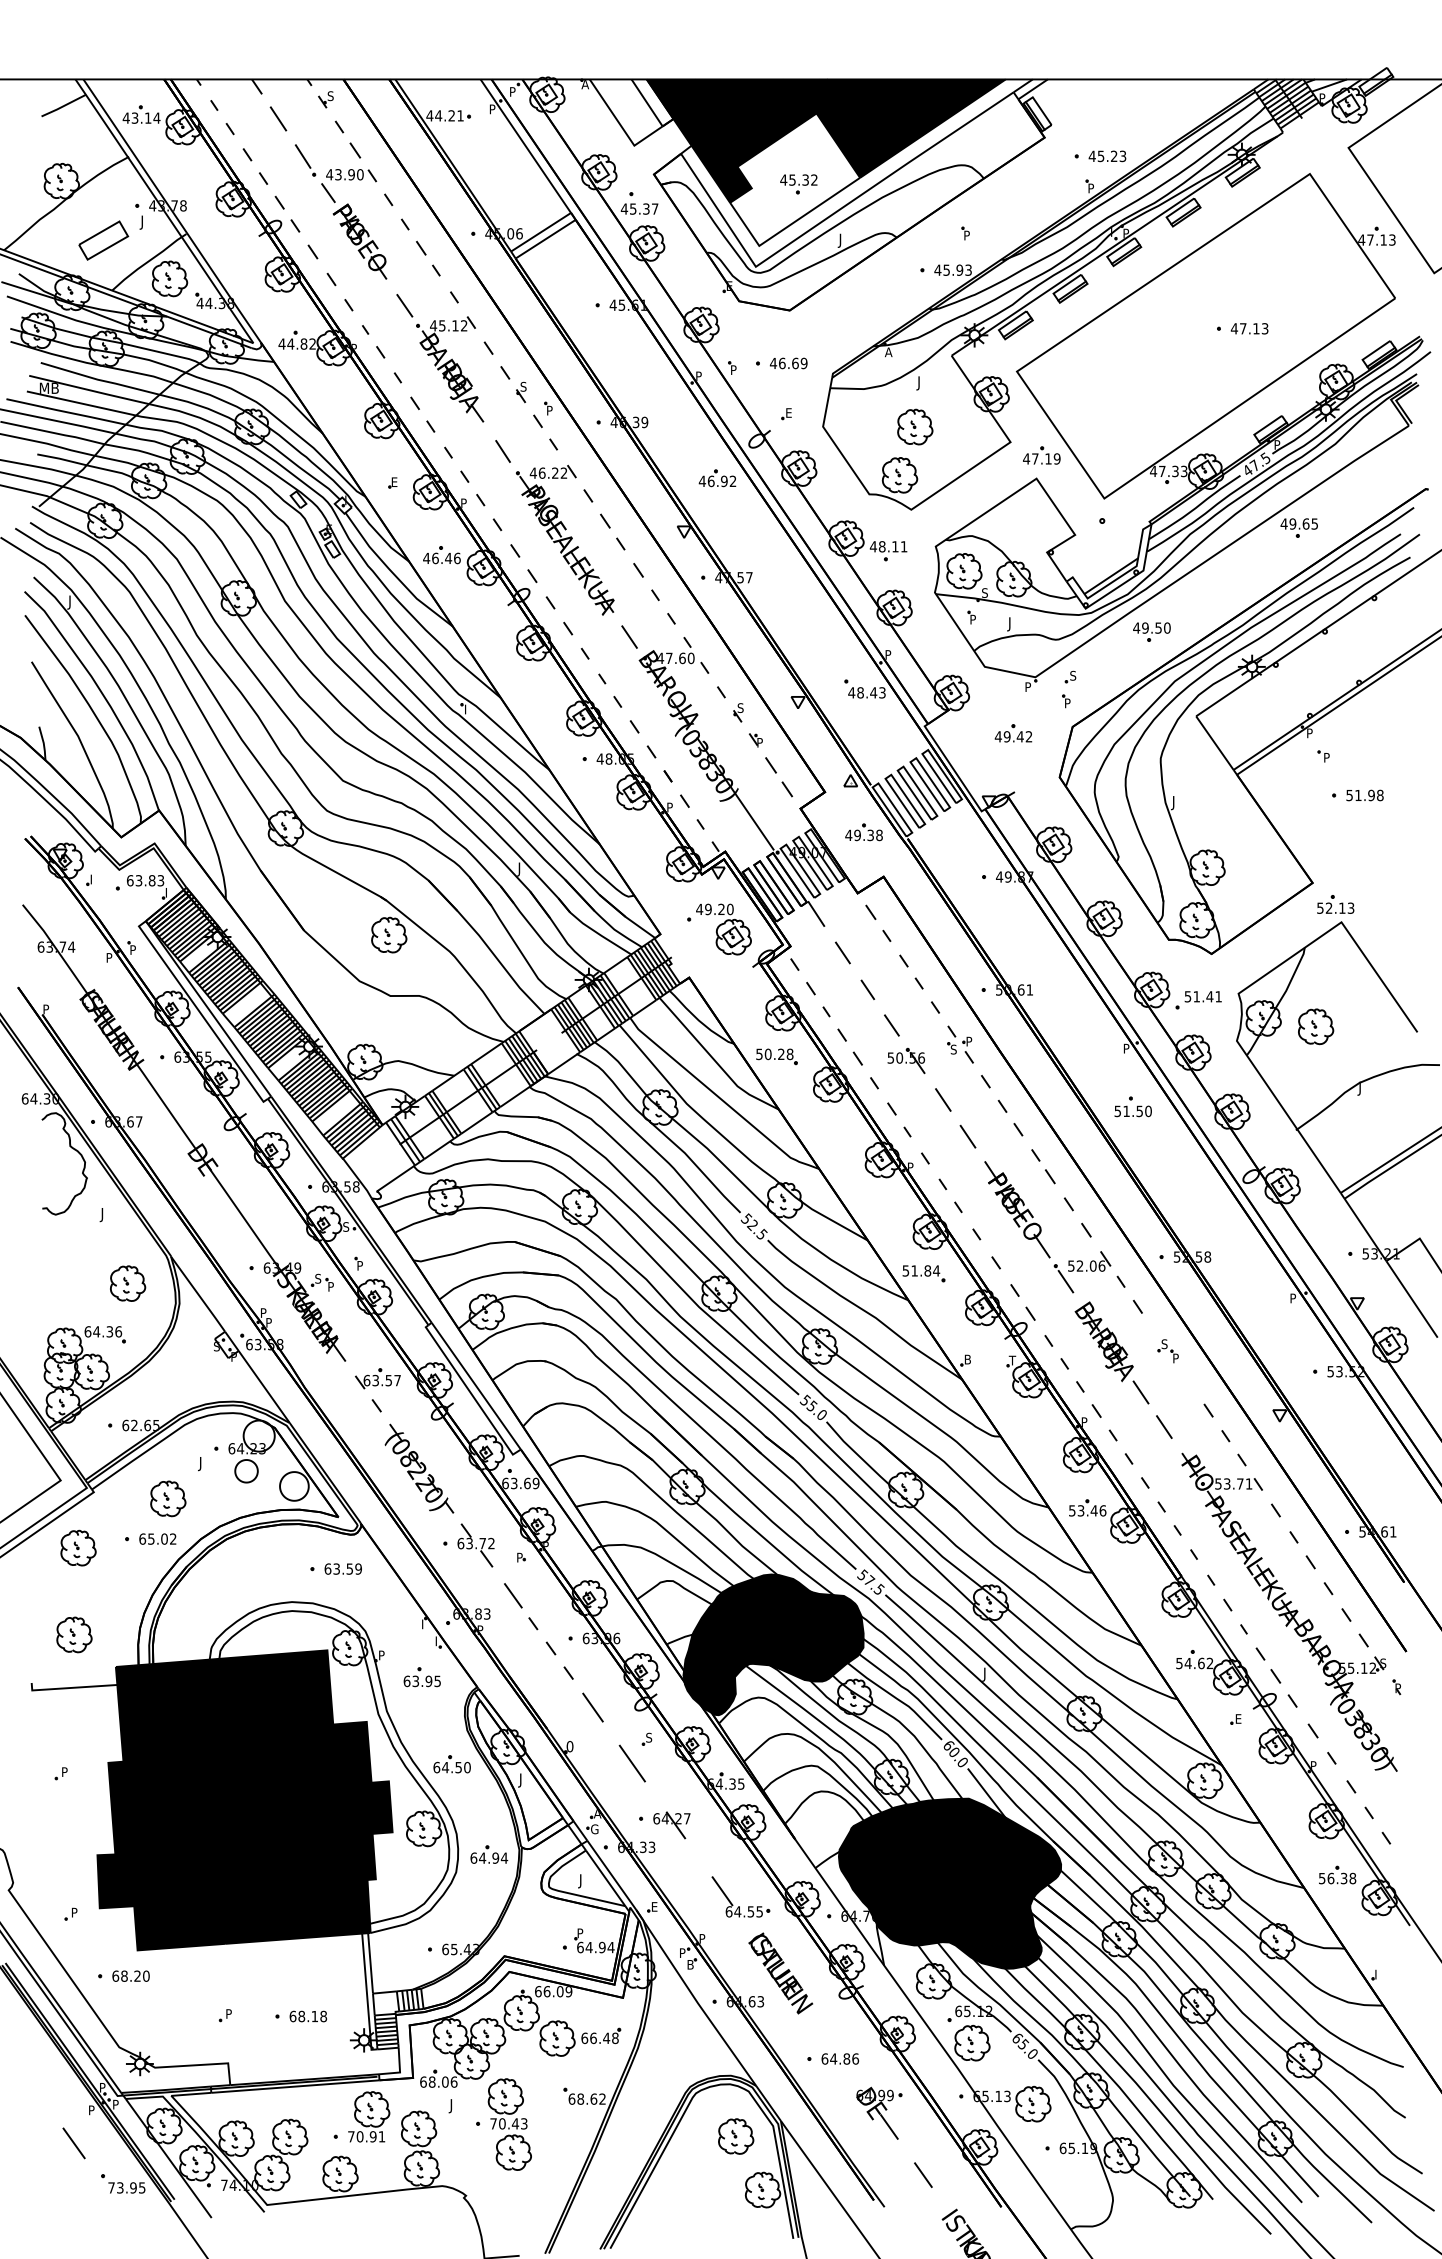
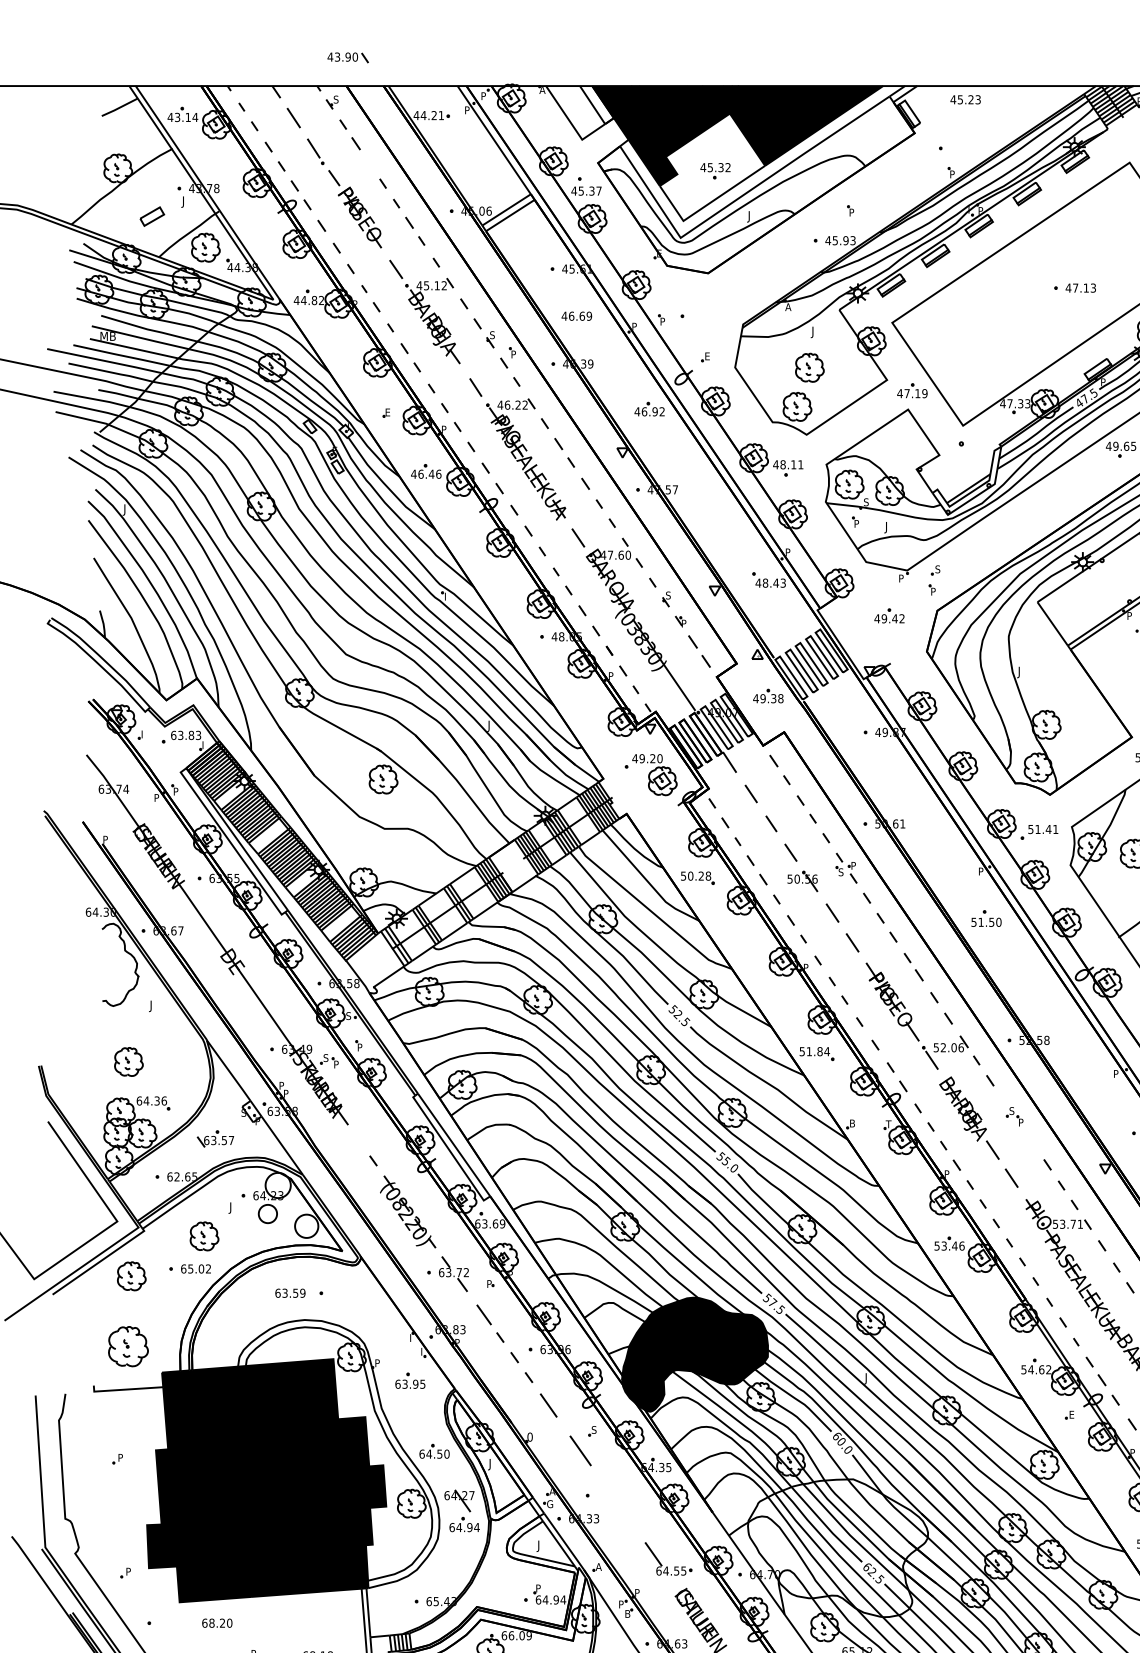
text: (1107, 156) -> (965, 99), moved
part: (351, 175) -> (348, 57), moved
part: (103, 240) -> (152, 216), size x0.6
text: (788, 363) -> (576, 316), moved
part: (1151, 631) -> (1001, 533), removed
part: (128, 1283) -> (129, 1061), moved
part: (377, 1378) -> (215, 1138), moved
text: (342, 1568) -> (289, 1292), moved
part: (74, 1634) -> (128, 1346), size x1.4
part: (671, 1825) -> (459, 1501), moved
fill: (949, 1883) -> (837, 1548), removed
text: (654, 1906) -> (598, 1566), E -> A
text: (130, 1975) -> (216, 1622), moved

